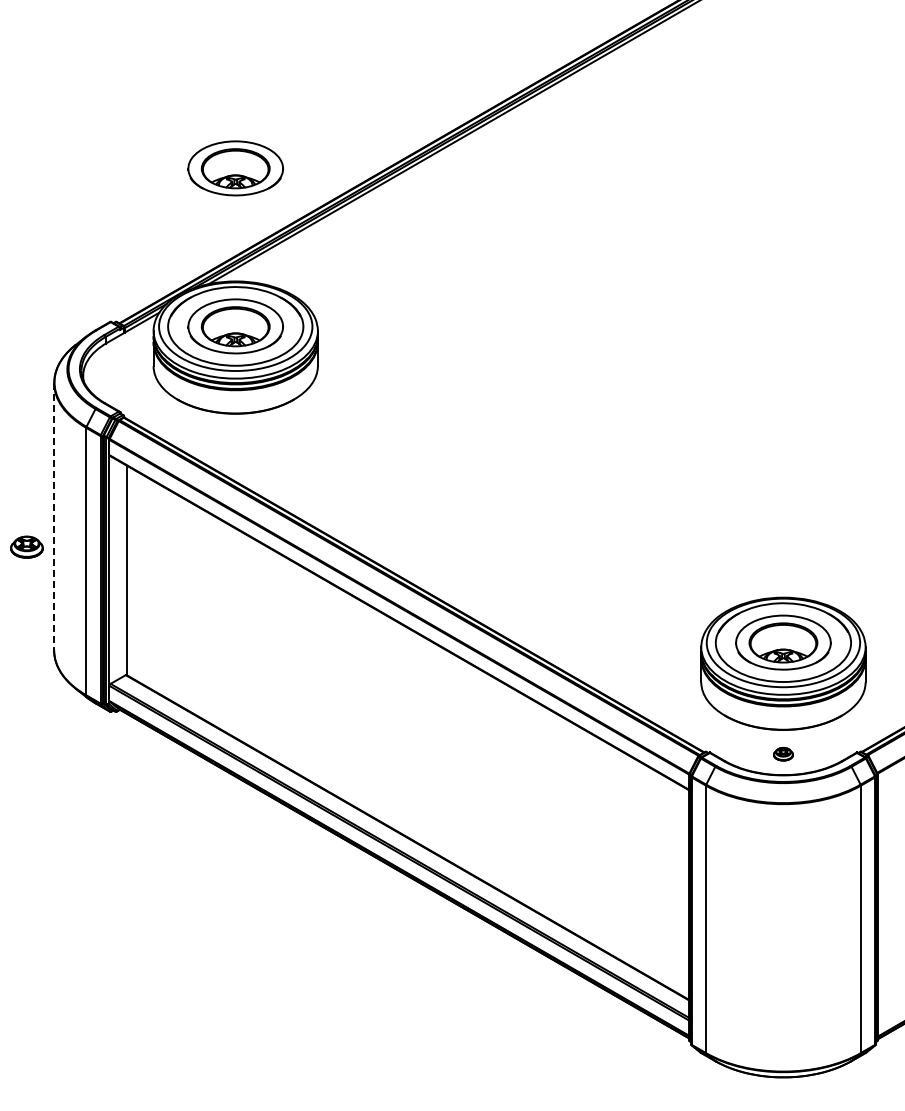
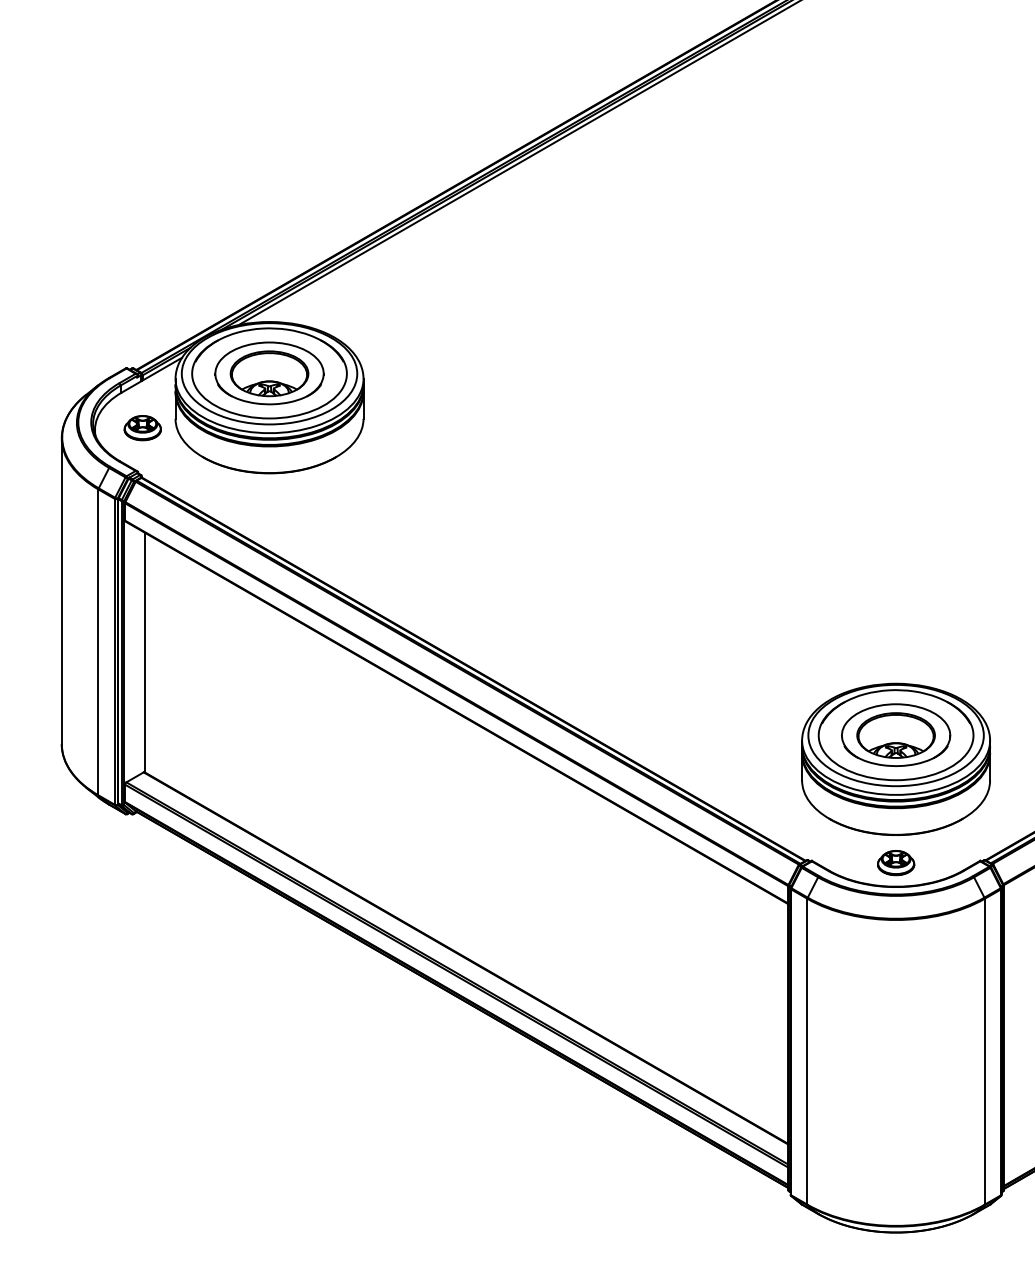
part: (235, 168) -> (269, 192), removed
line: (54, 516) -> (62, 590), dashed -> solid
part: (26, 546) -> (142, 427), moved
part: (783, 753) -> (896, 862), size x1.67

